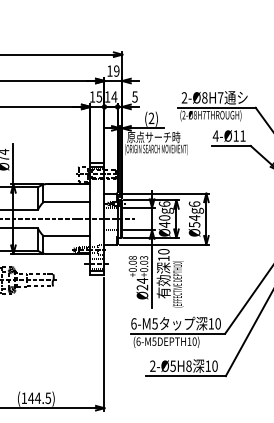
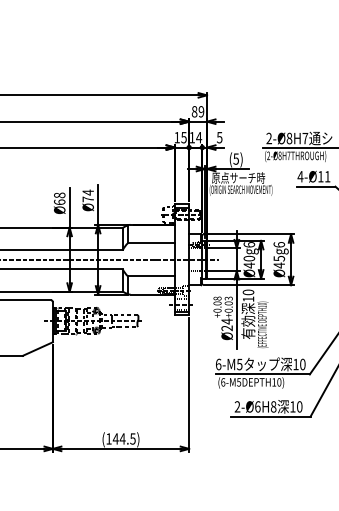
text: (109, 70) -> (194, 111), 19 -> 89
text: (150, 117) -> (235, 158), (2) -> (5)
text: (194, 220) -> (279, 261), Ø54 -> Ø45
text: (172, 365) -> (257, 406), 2-Ø5H8 -> 2-Ø6H8

